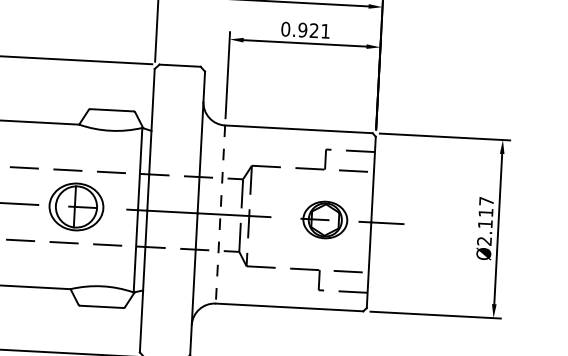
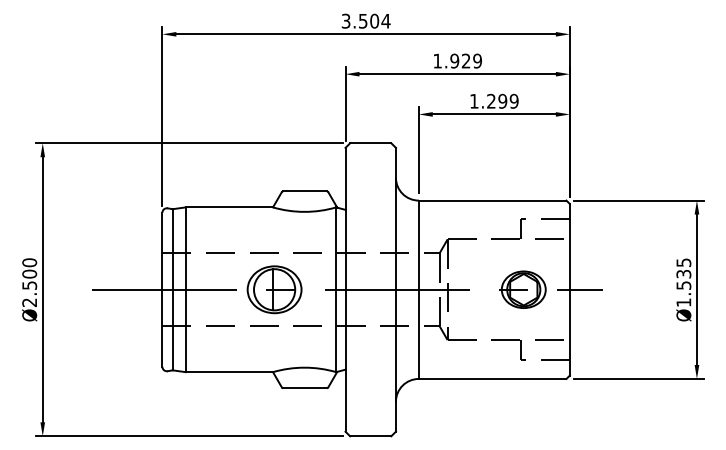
text: (304, 29) -> (493, 100), 0.921 -> 1.299
line: (220, 215) -> (418, 290), dashed -> solid
text: (485, 221) -> (683, 282), Ø2.117 -> Ø1.535

